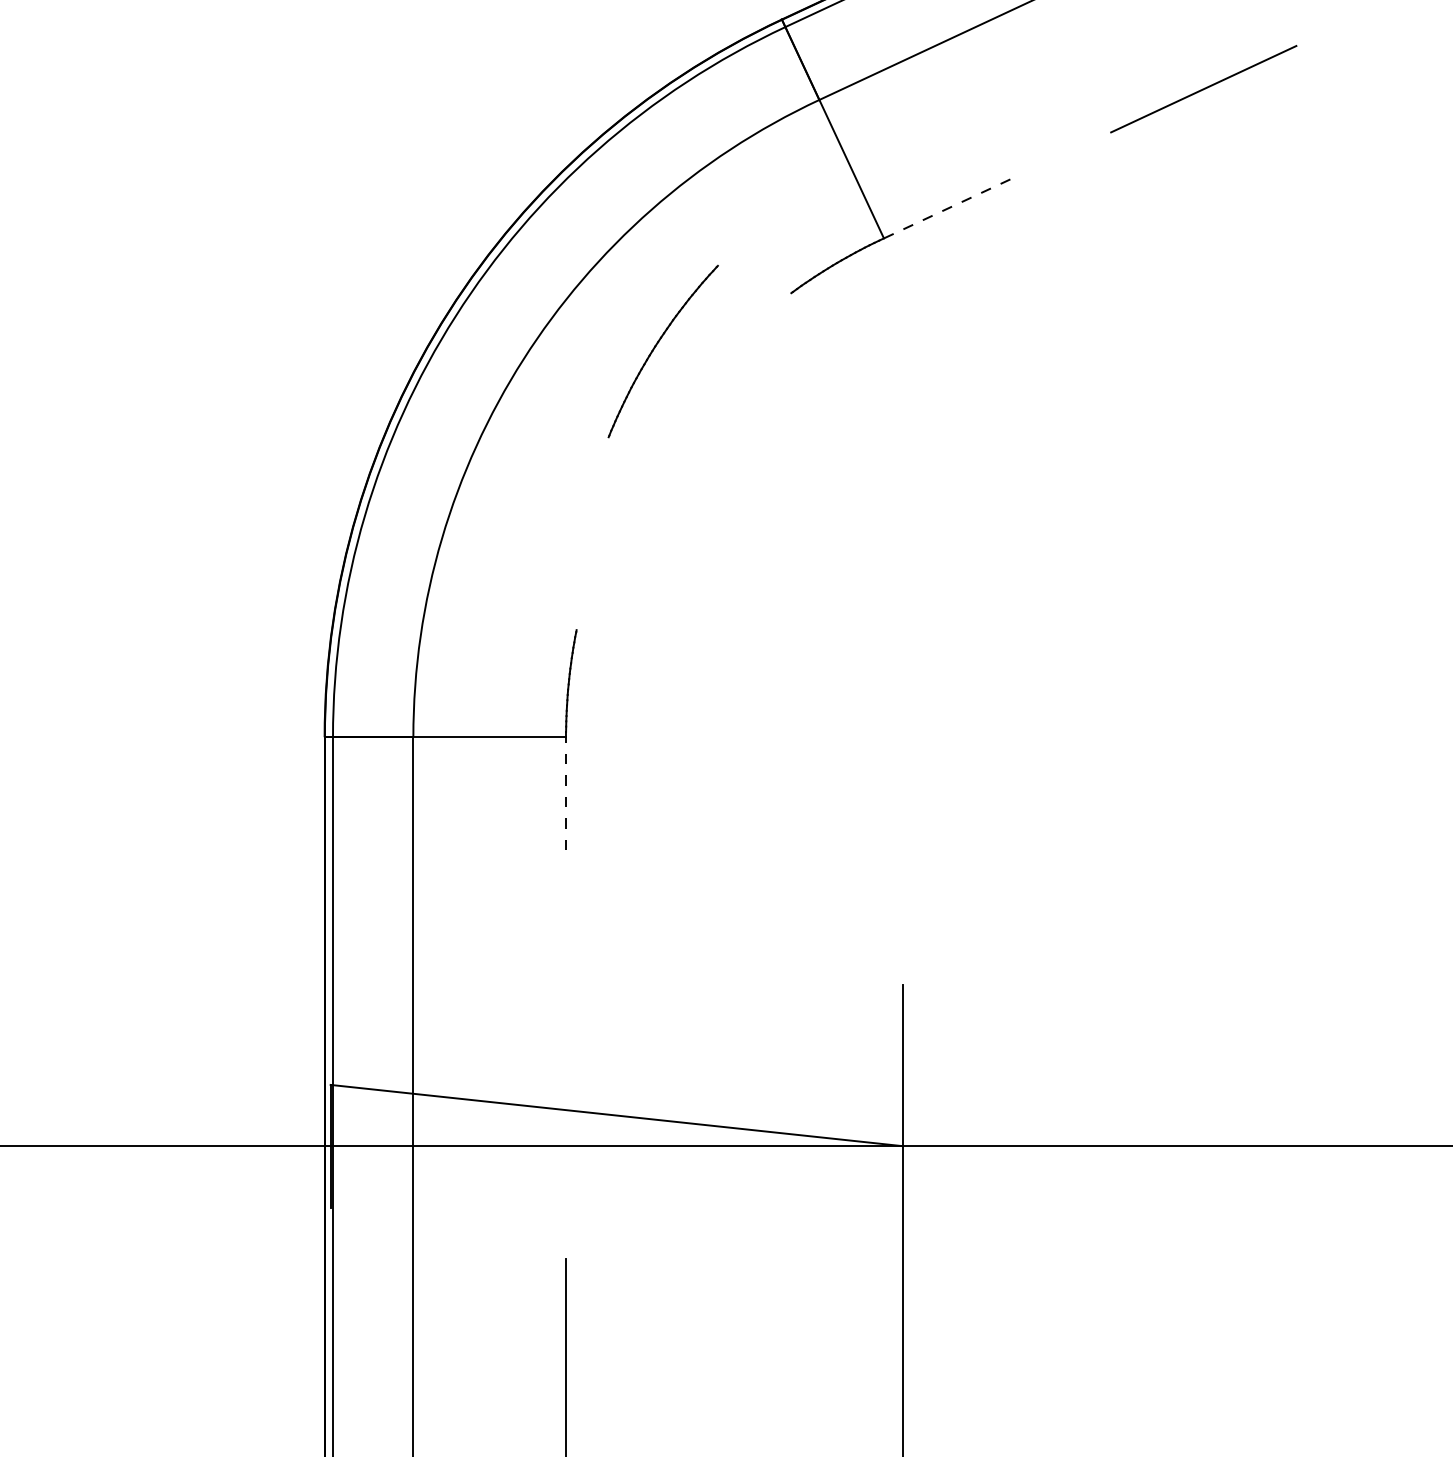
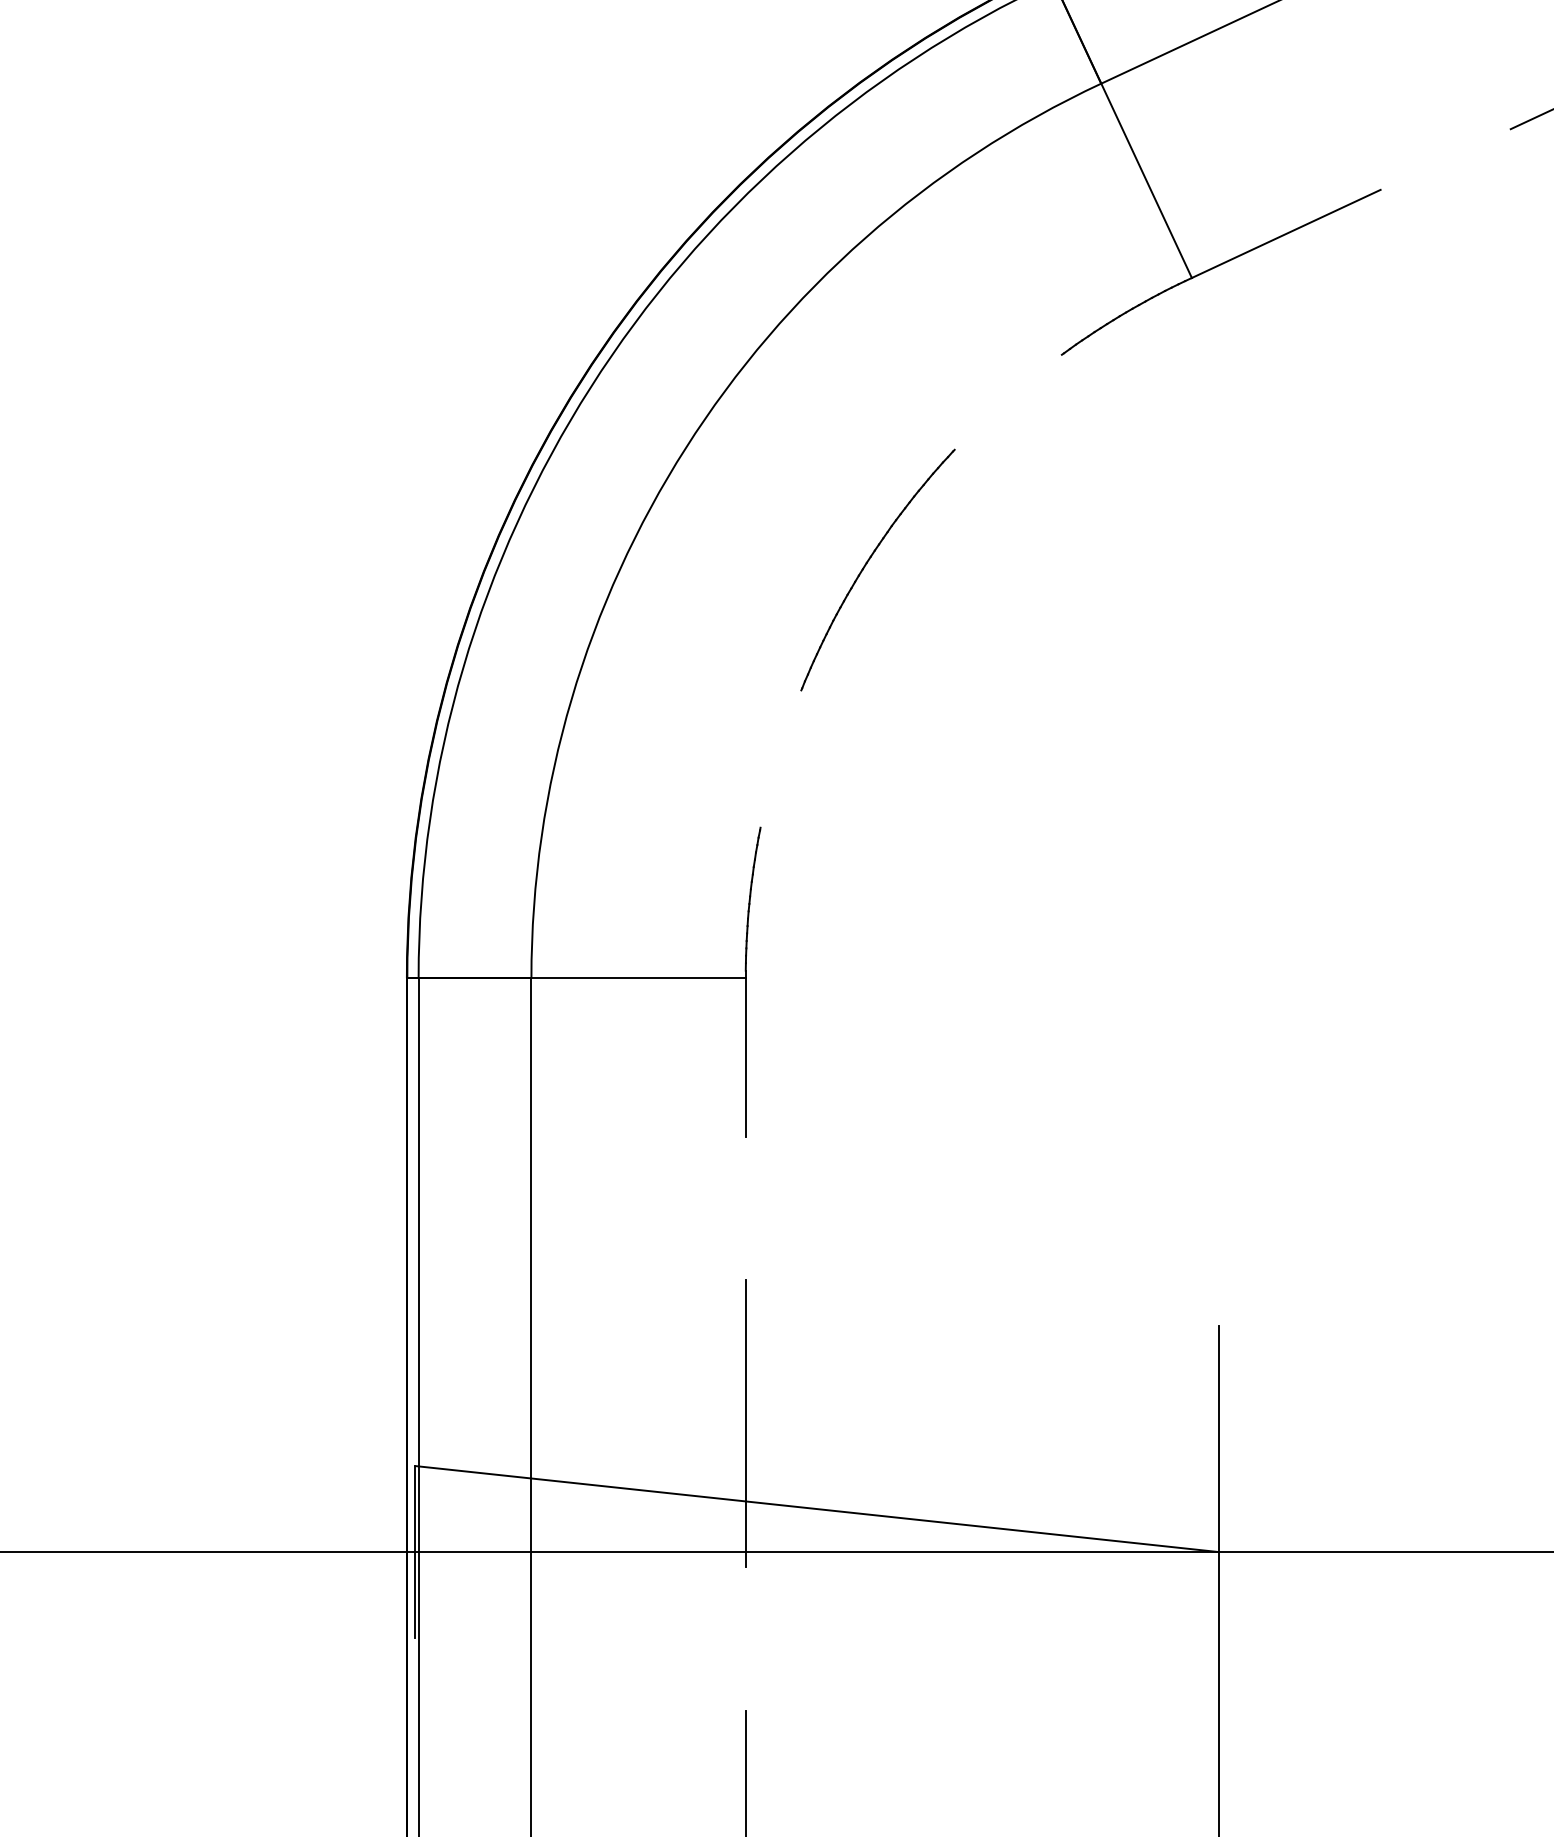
line: (951, 206) -> (1286, 233), dashed -> solid
part: (655, 348) -> (867, 565), moved
line: (566, 793) -> (746, 1057), dashed -> solid
line: (566, 1054) -> (746, 1423), added

